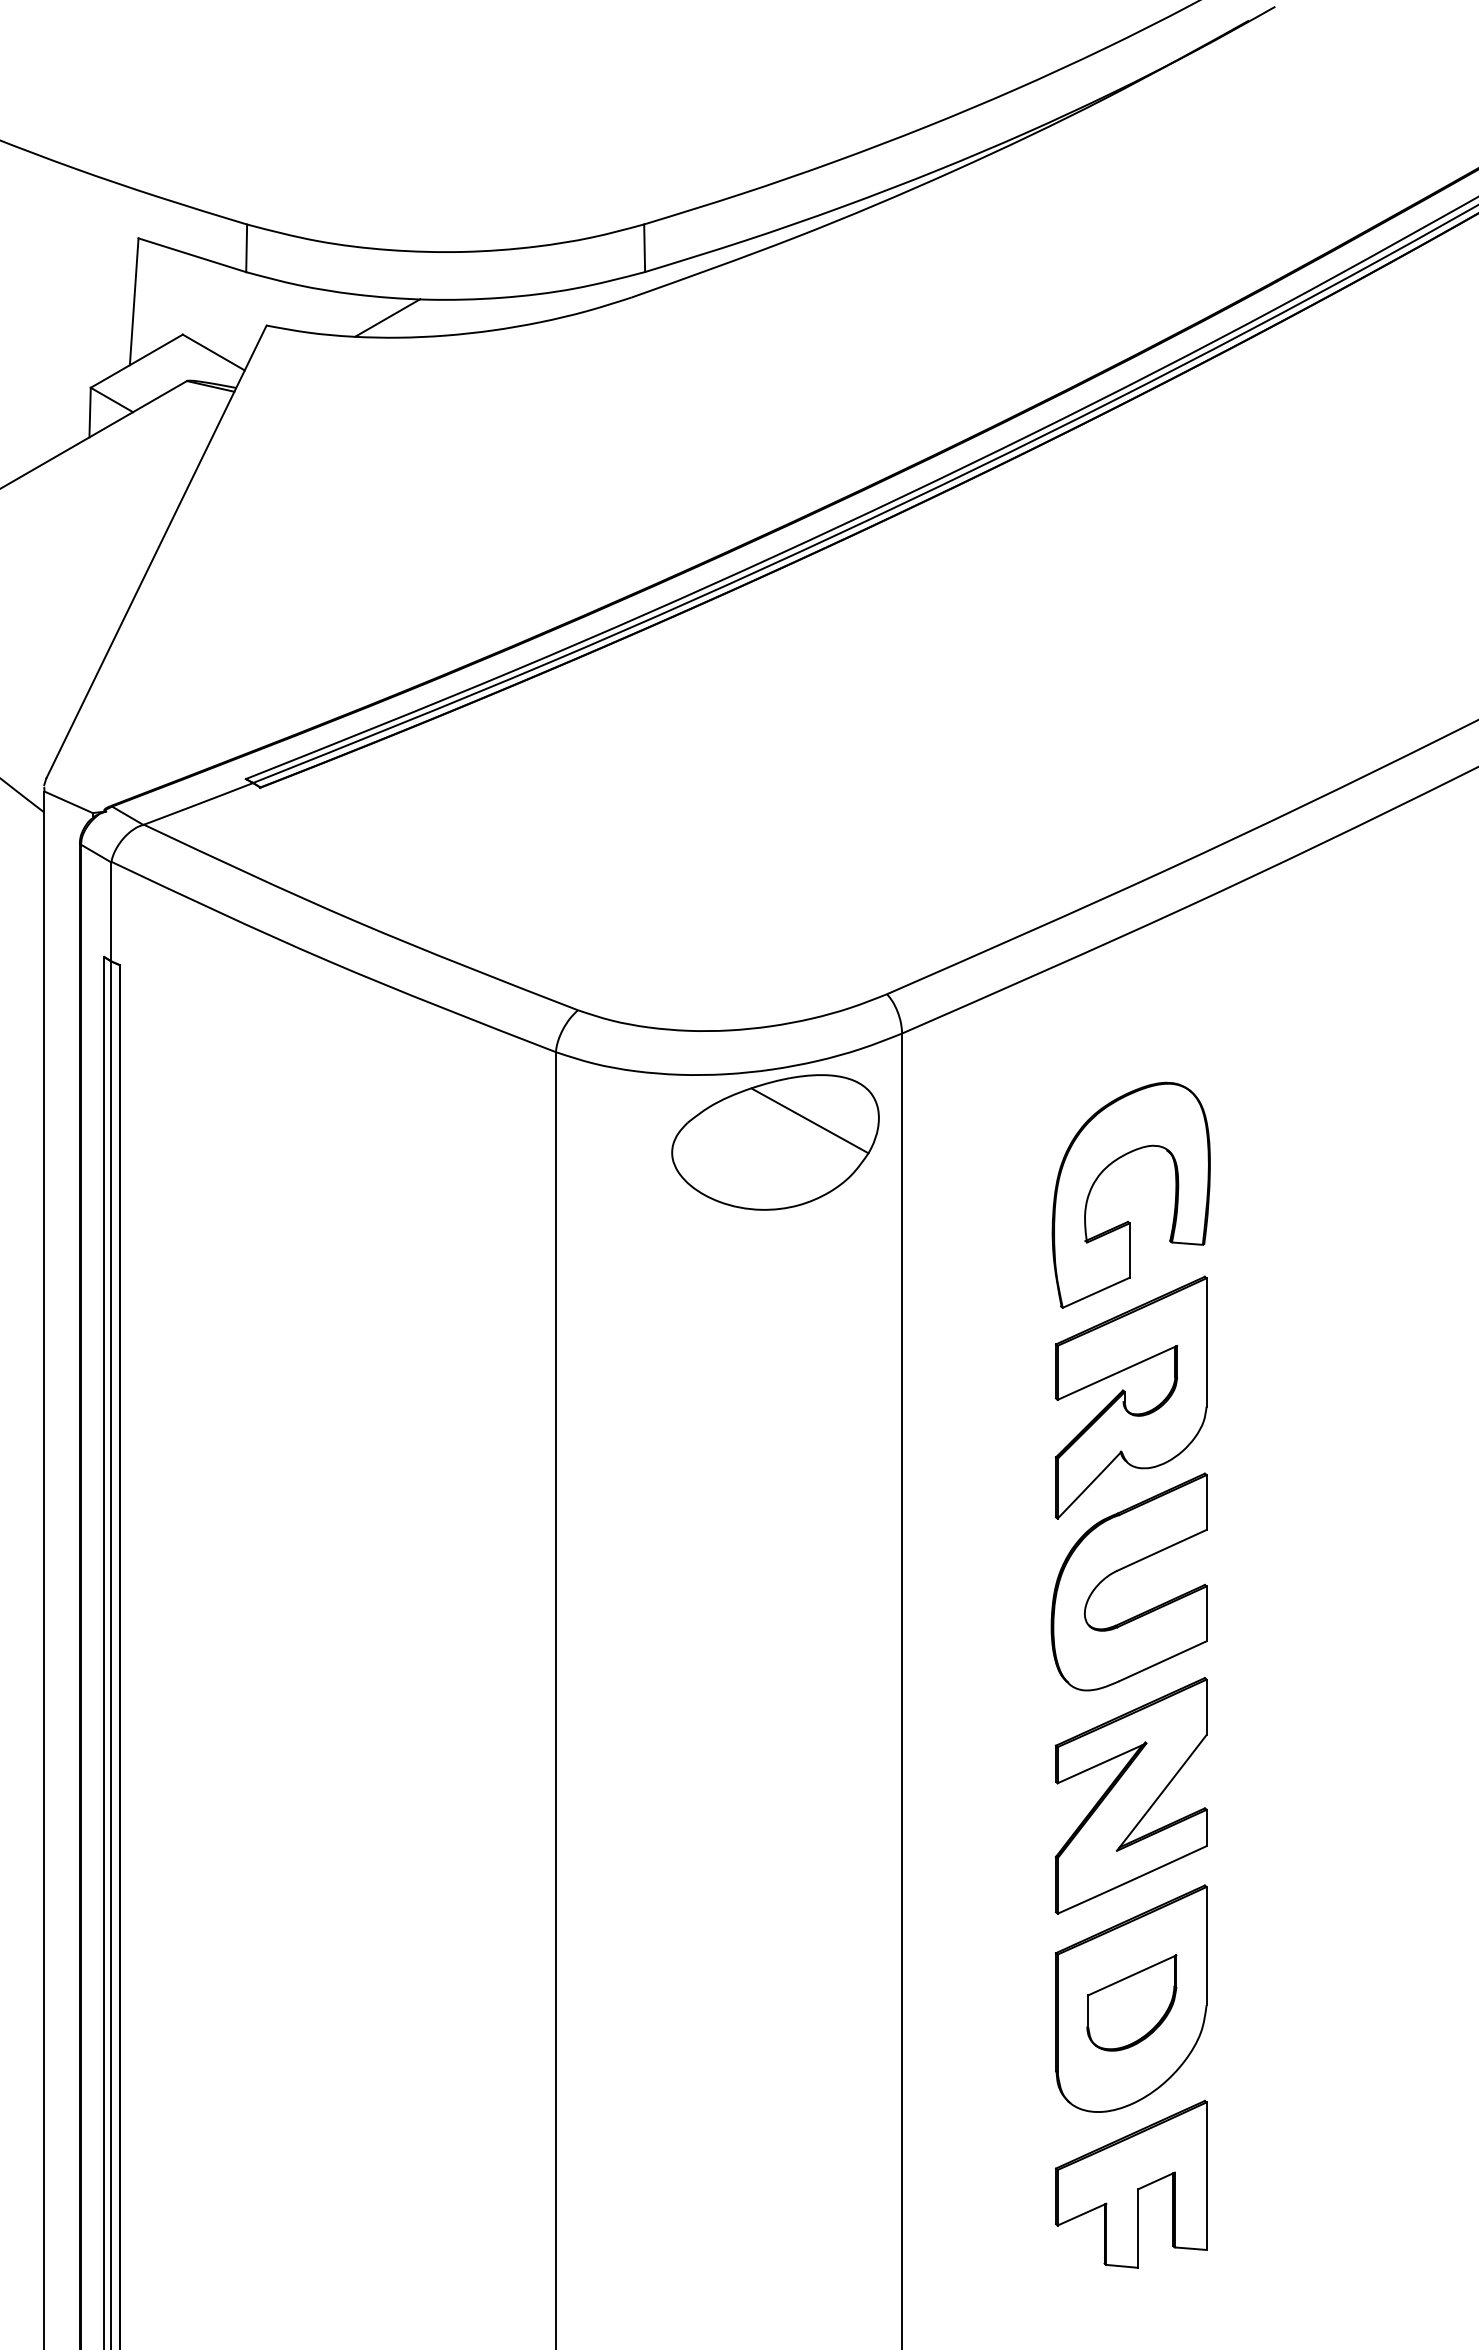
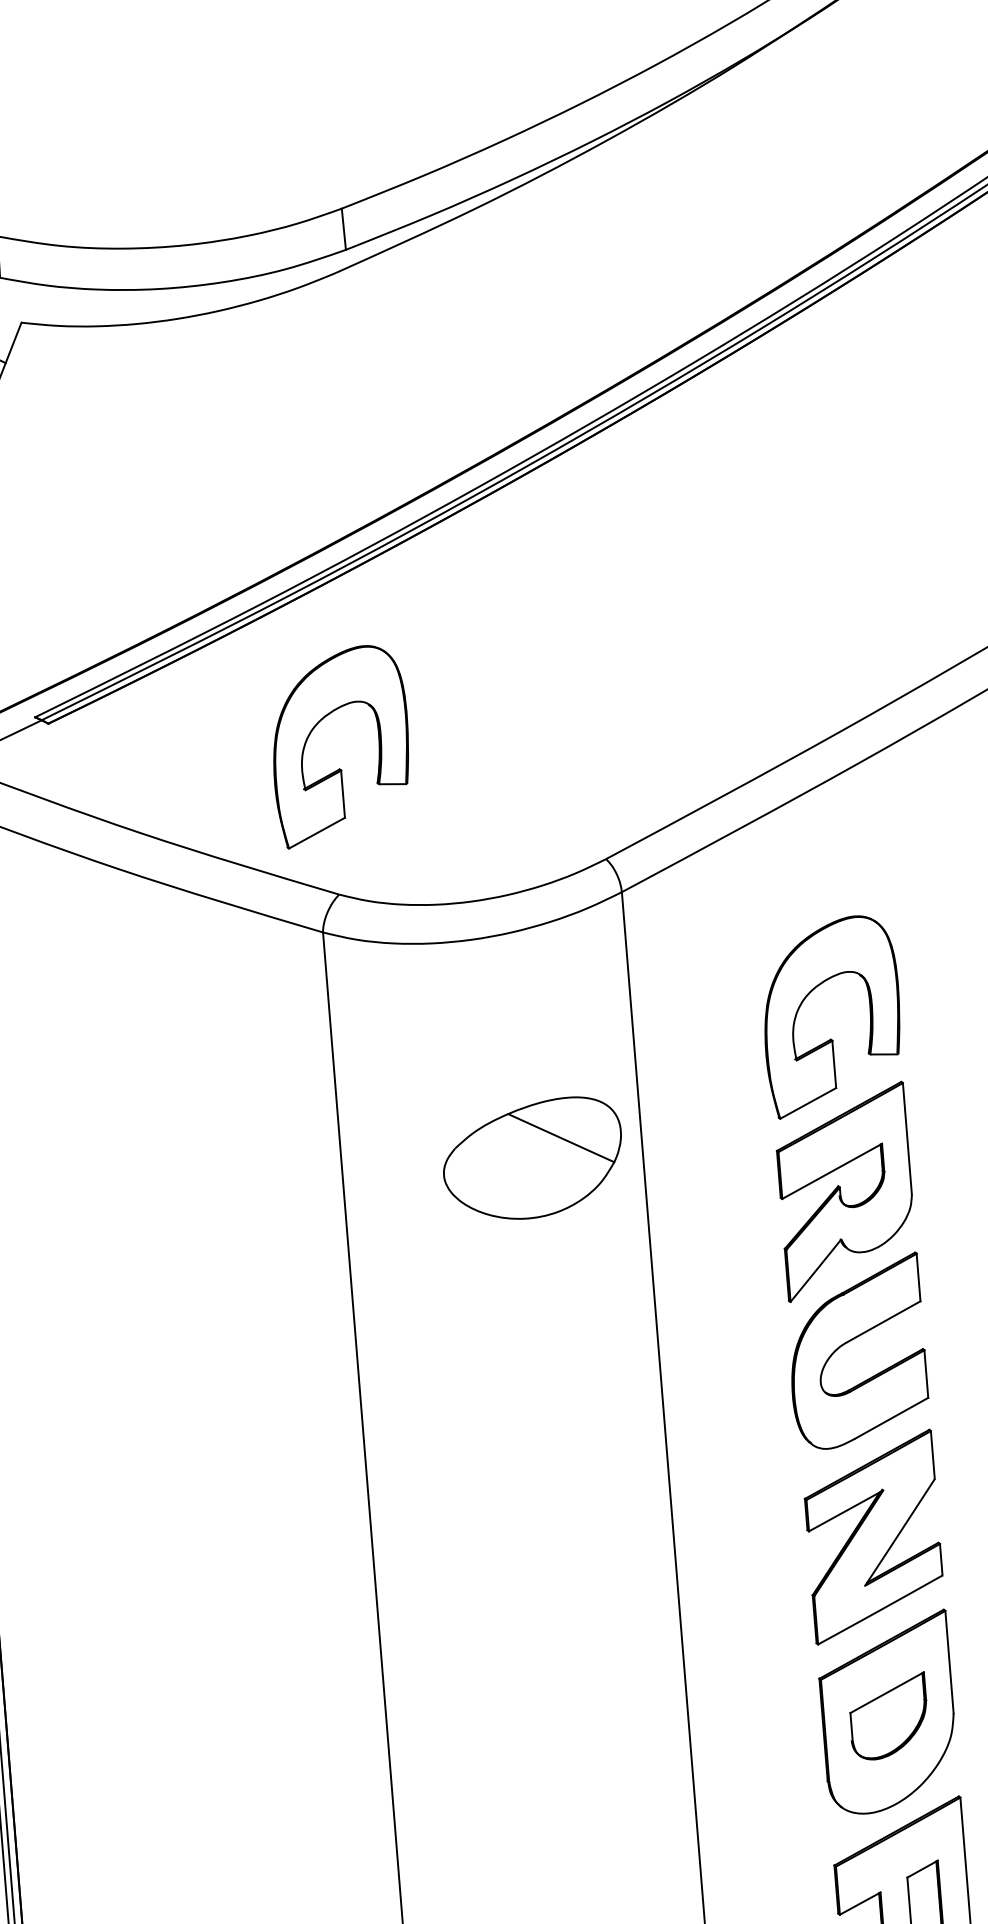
line: (387, 317) -> (125, 307), removed
part: (590, 865) -> (339, 768), added
part: (775, 1142) -> (532, 1159), moved

